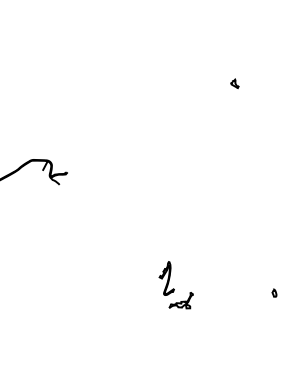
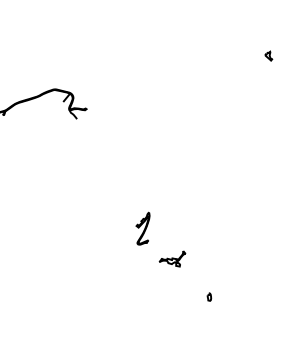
part: (166, 278) -> (143, 228), moved
part: (274, 292) -> (209, 296), moved

